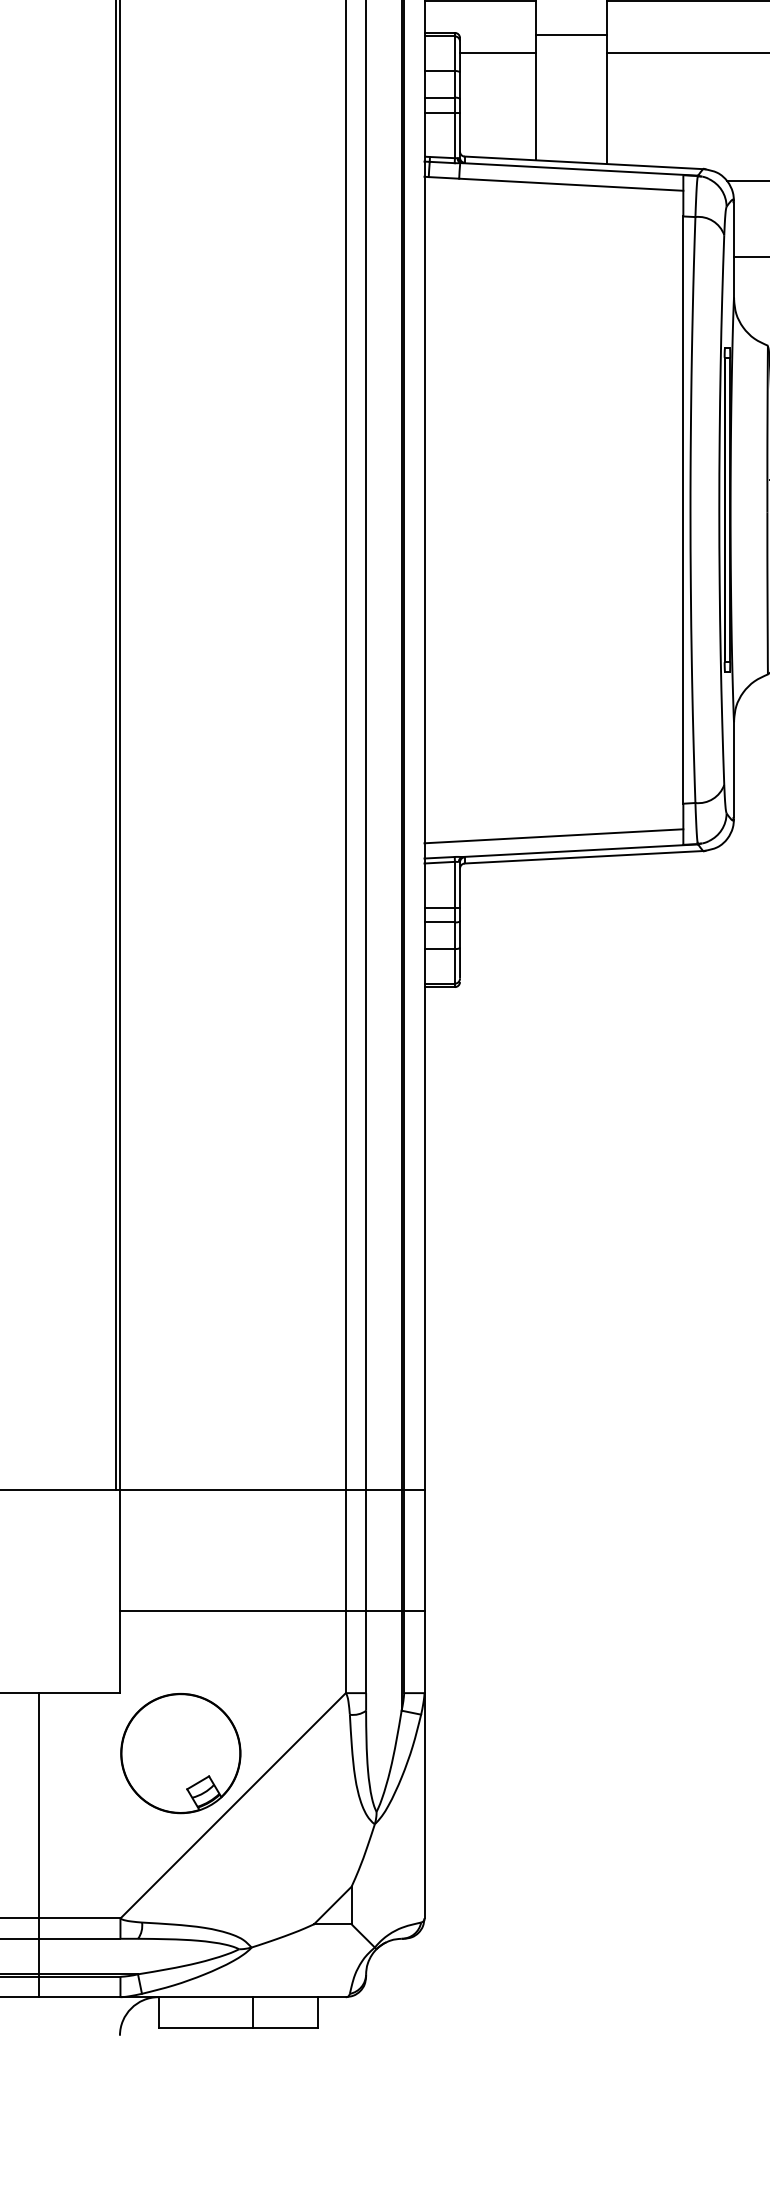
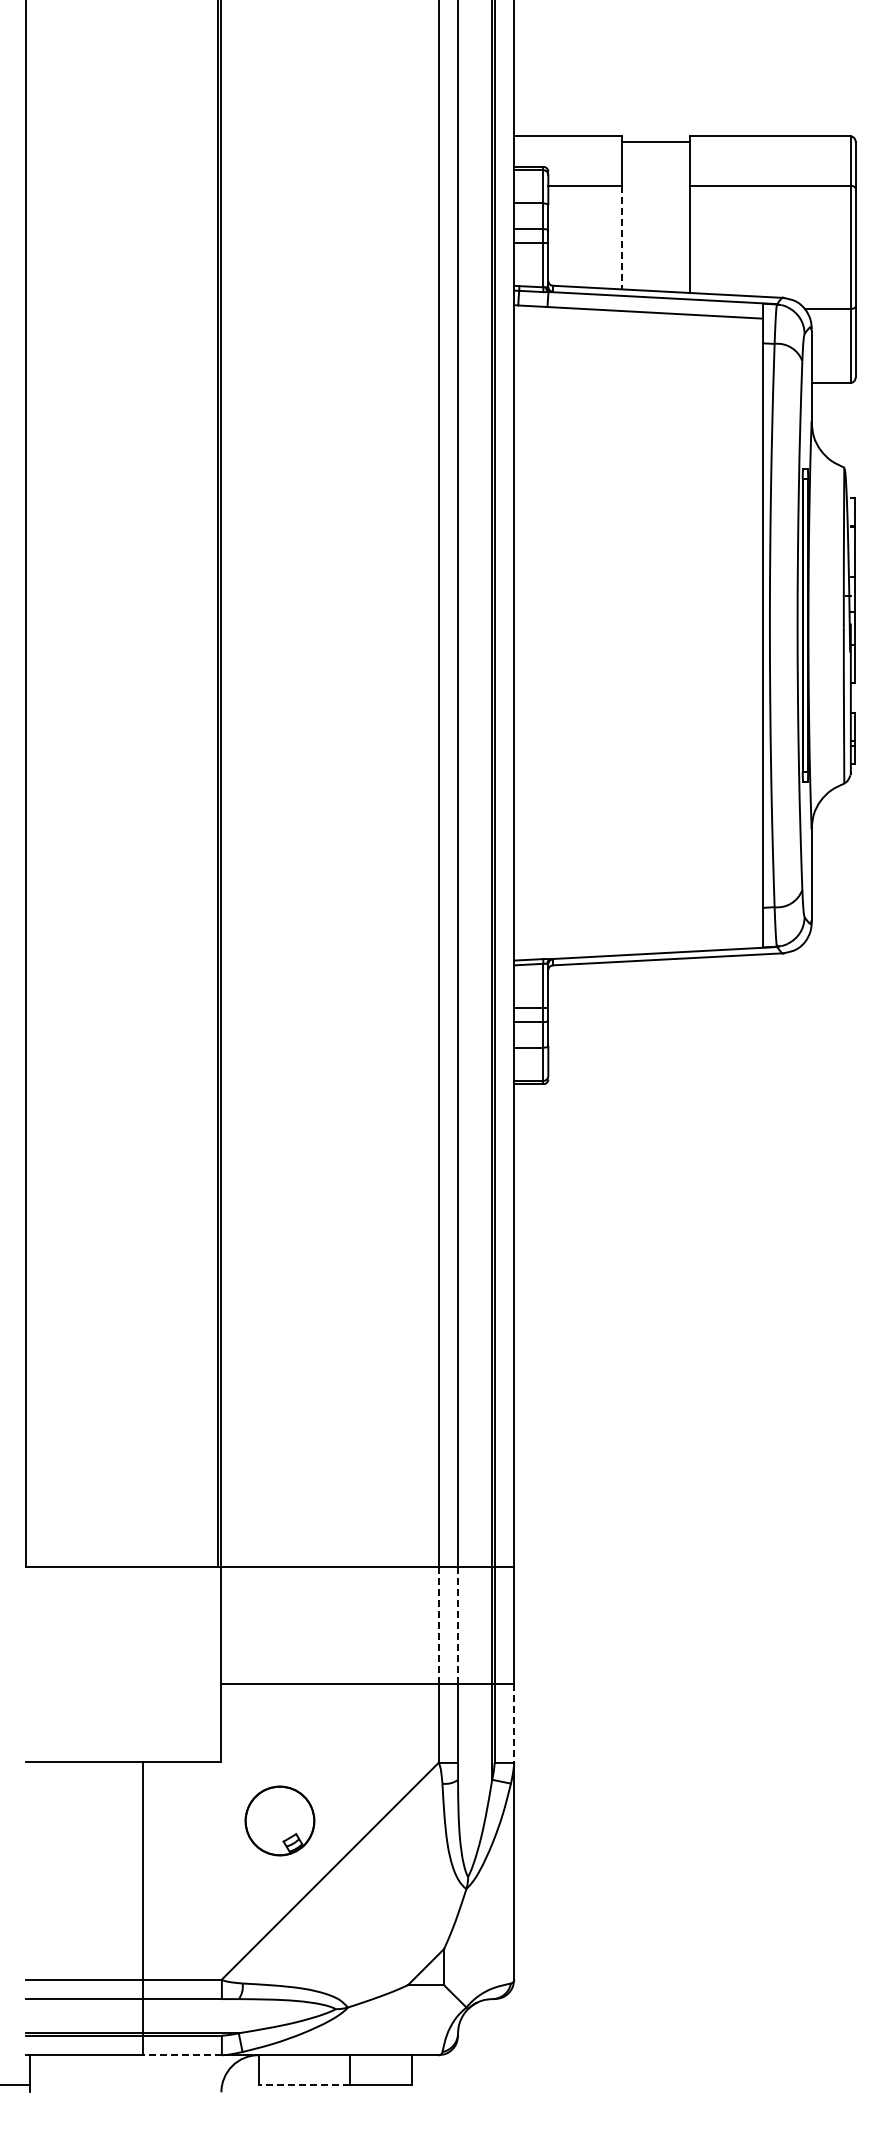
line: (571, 35) -> (655, 142), moved
line: (536, 106) -> (621, 237), solid -> dashed
line: (553, 835) -> (638, 938), removed
line: (345, 1550) -> (438, 1625), solid -> dashed
line: (366, 1550) -> (458, 1625), solid -> dashed
line: (424, 1653) -> (514, 1724), solid -> dashed
part: (180, 1753) -> (279, 1820), size x0.6
line: (79, 1997) -> (182, 2055), solid -> dashed
line: (206, 2027) -> (304, 2084), solid -> dashed

